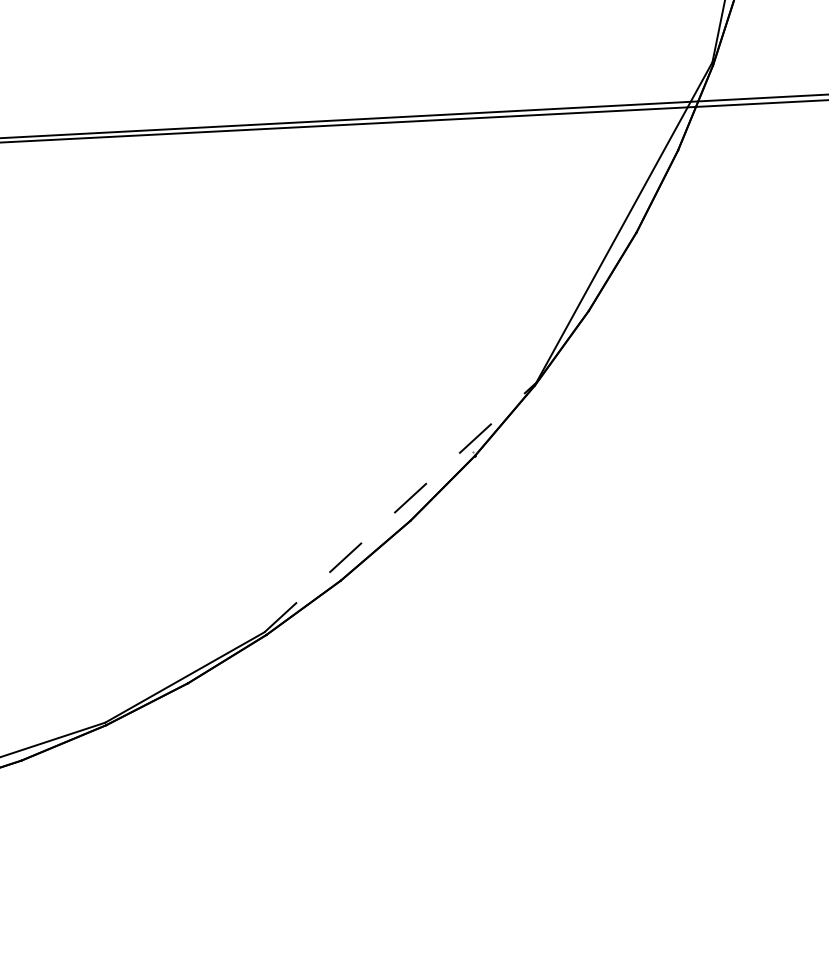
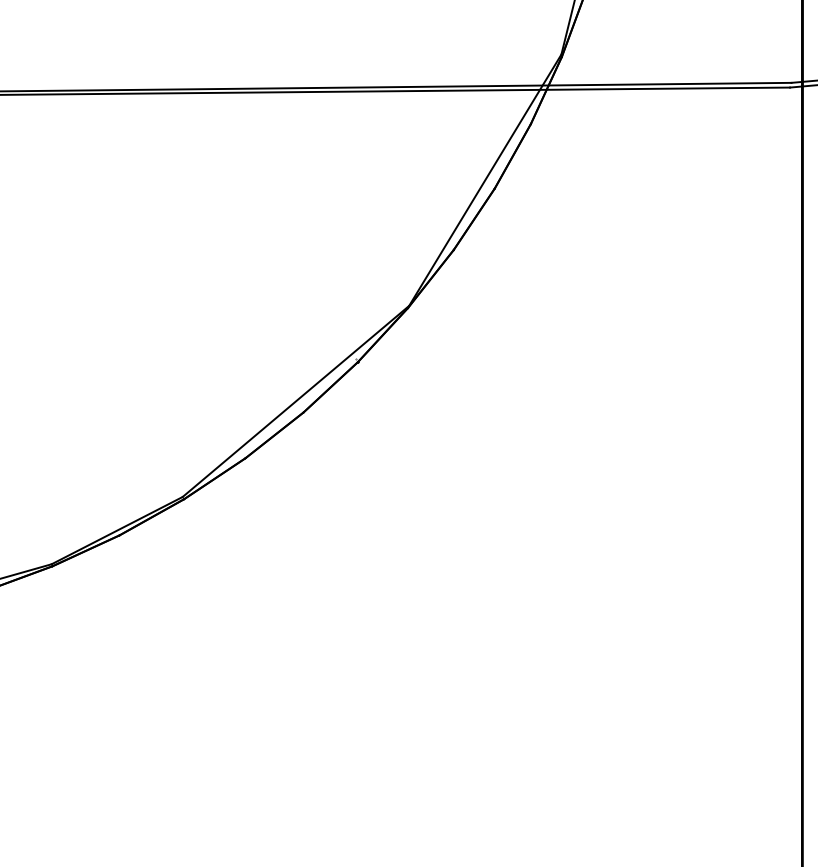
line: (401, 507) -> (296, 401), dashed -> solid

